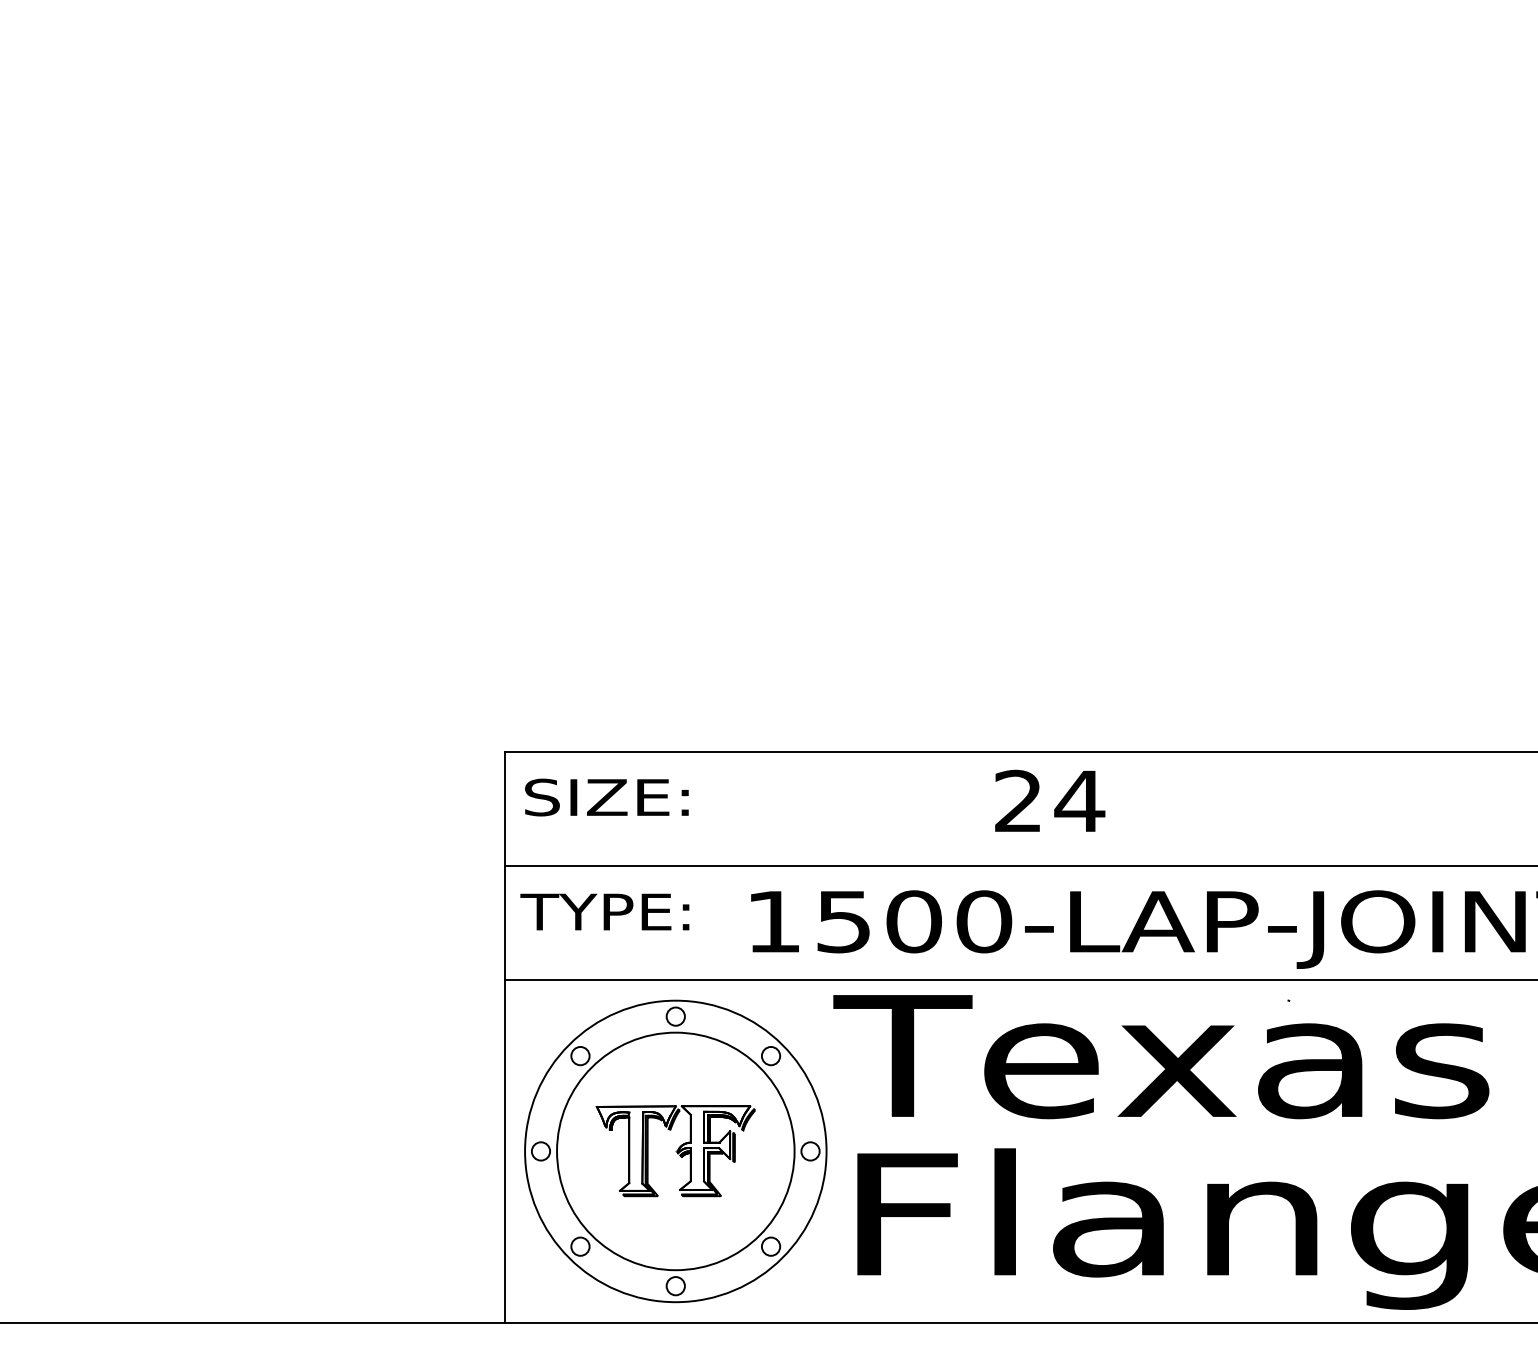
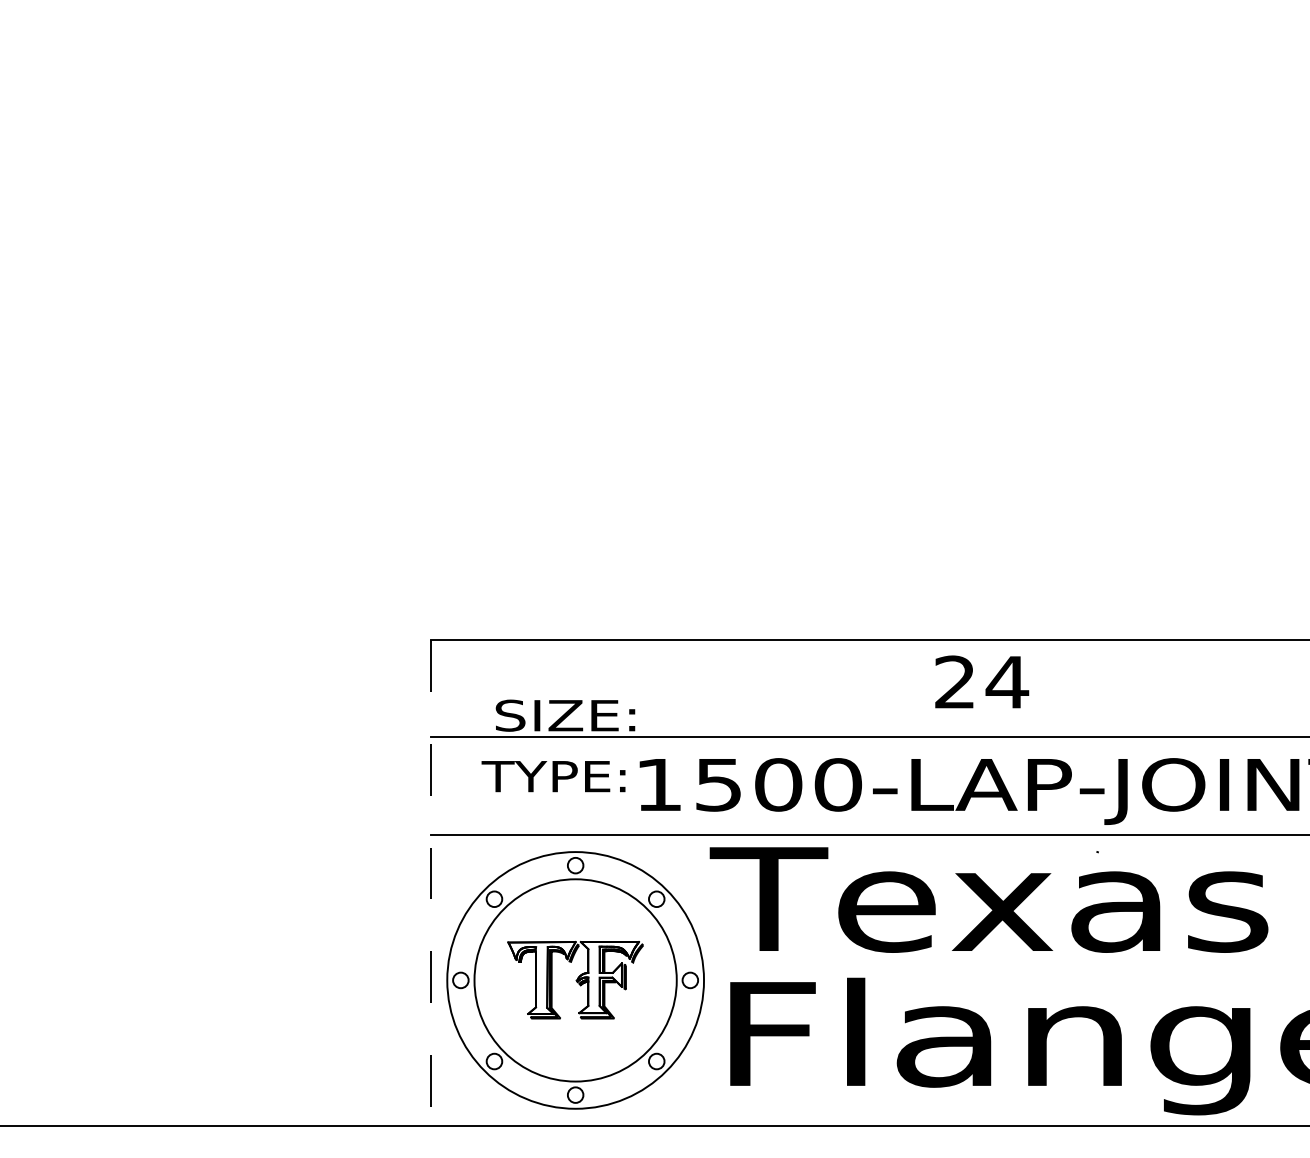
text: (606, 797) -> (565, 715), moved
text: (1050, 800) -> (982, 681), moved
text: (604, 911) -> (553, 776), moved
line: (505, 1037) -> (430, 883), solid -> dashed

